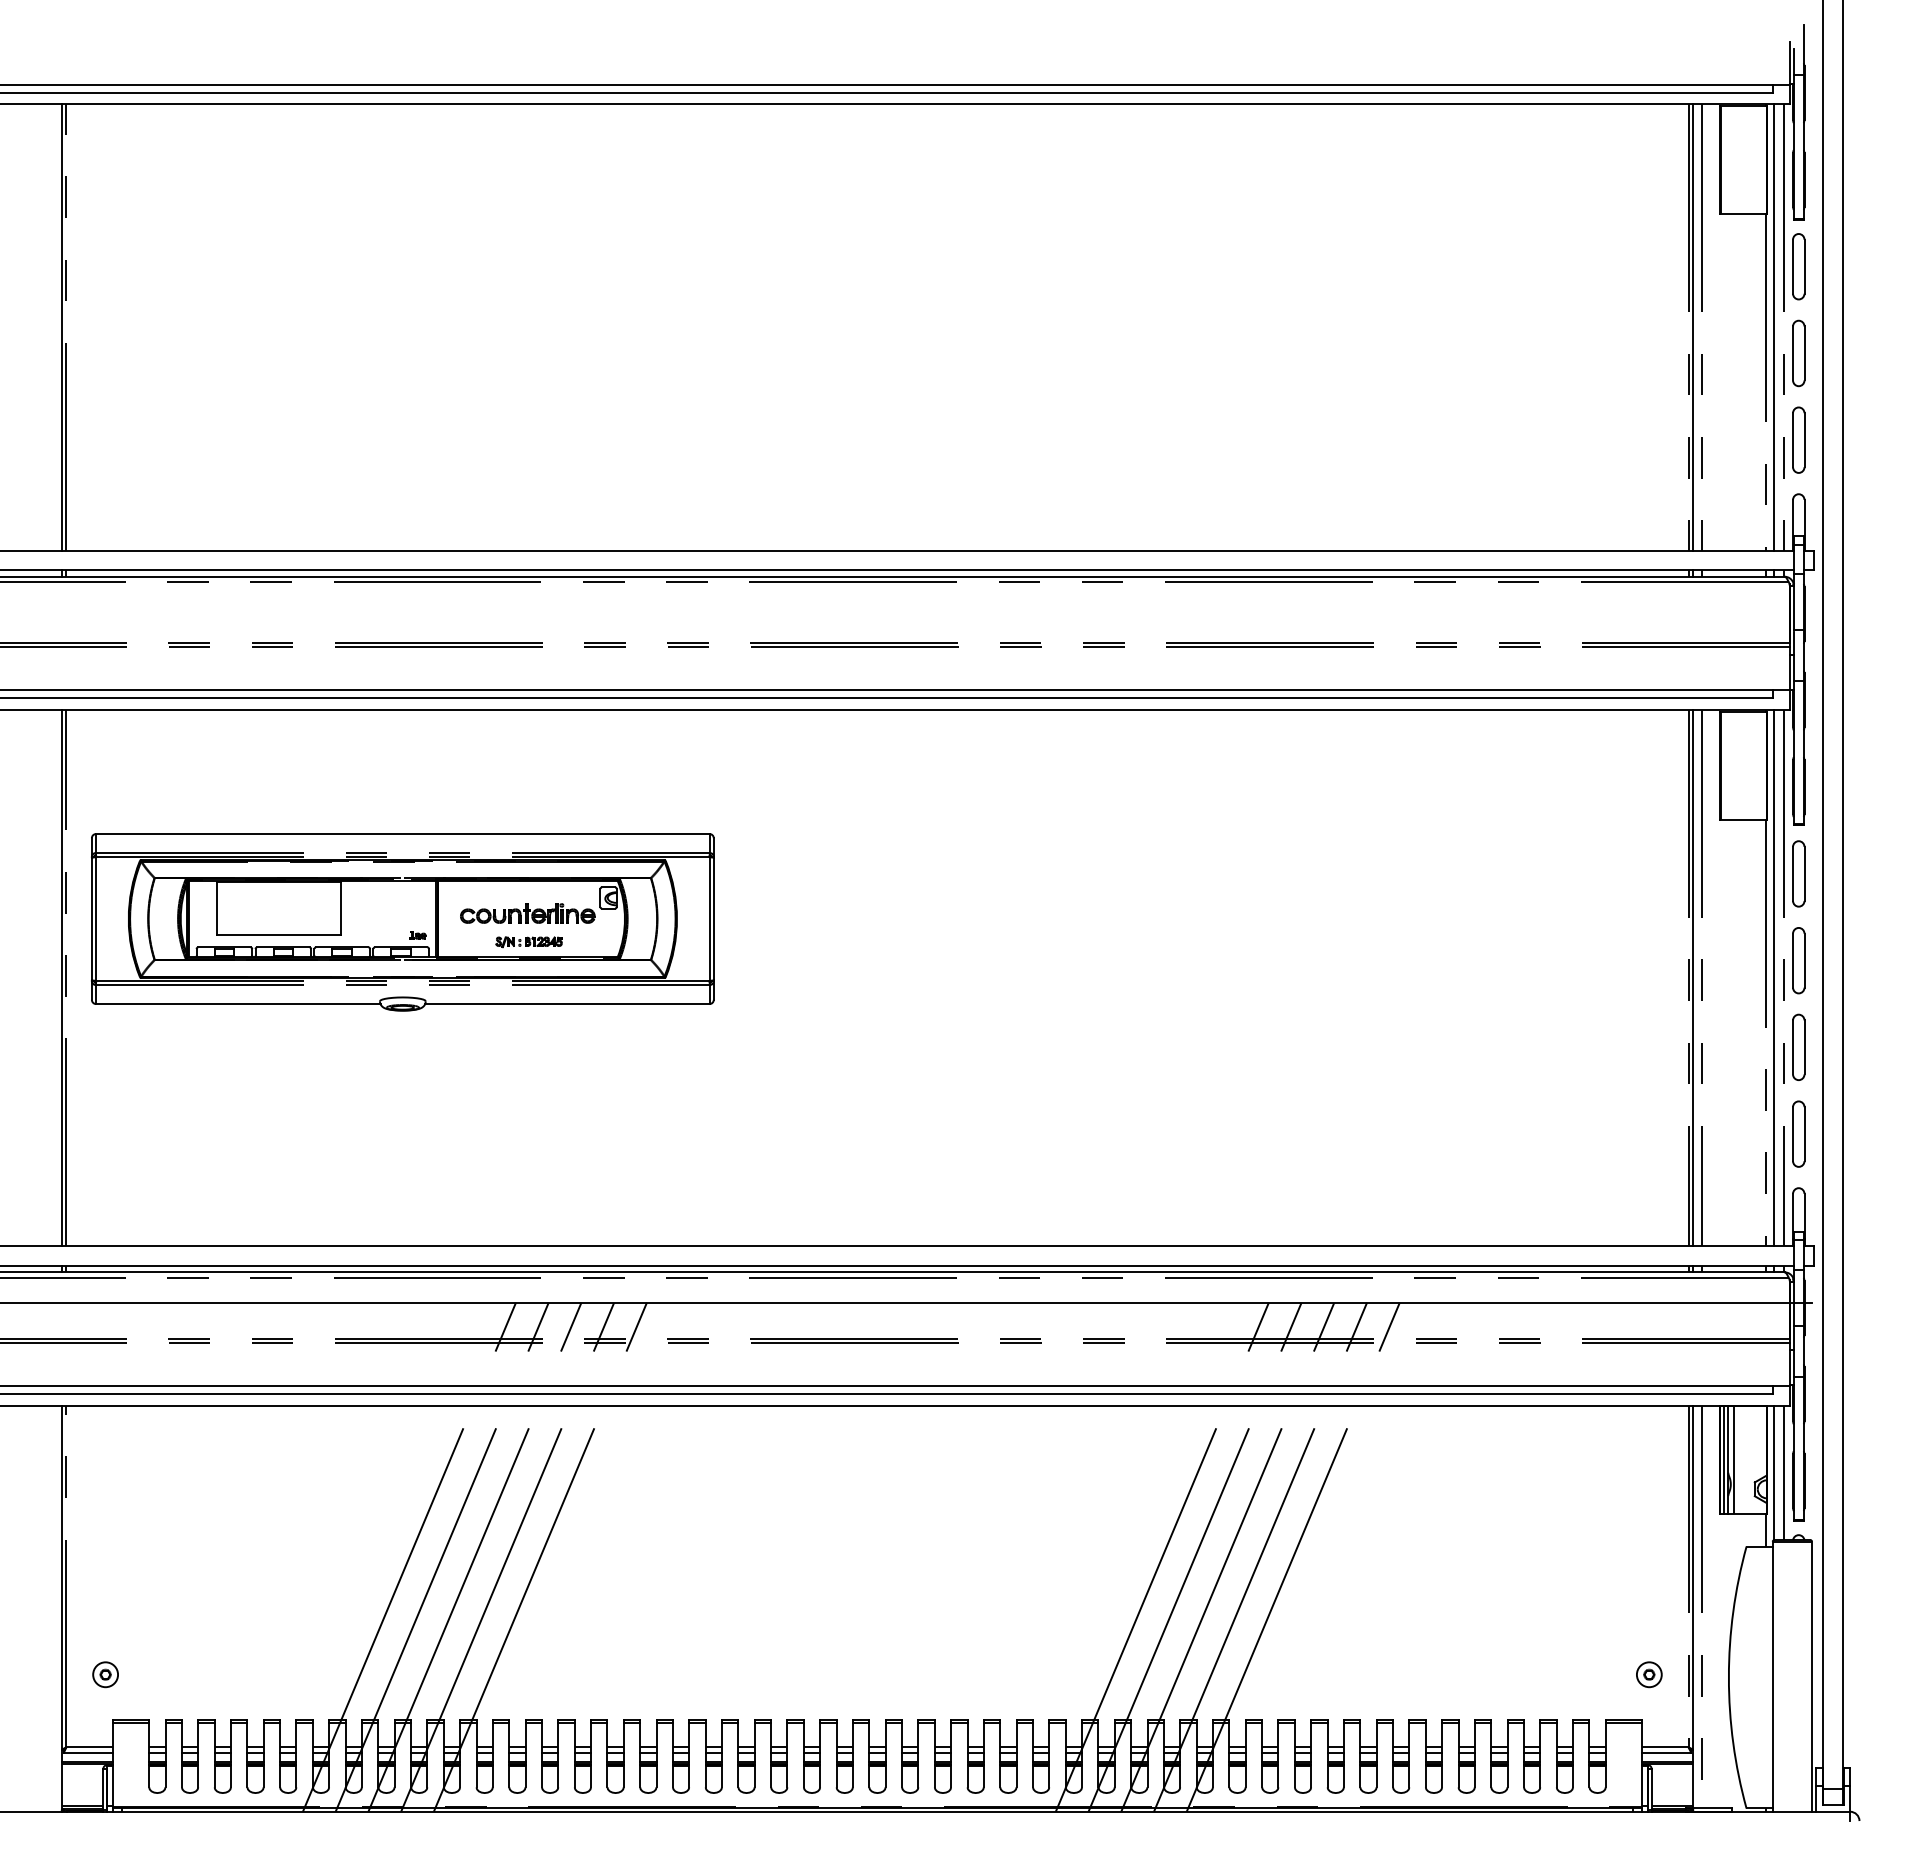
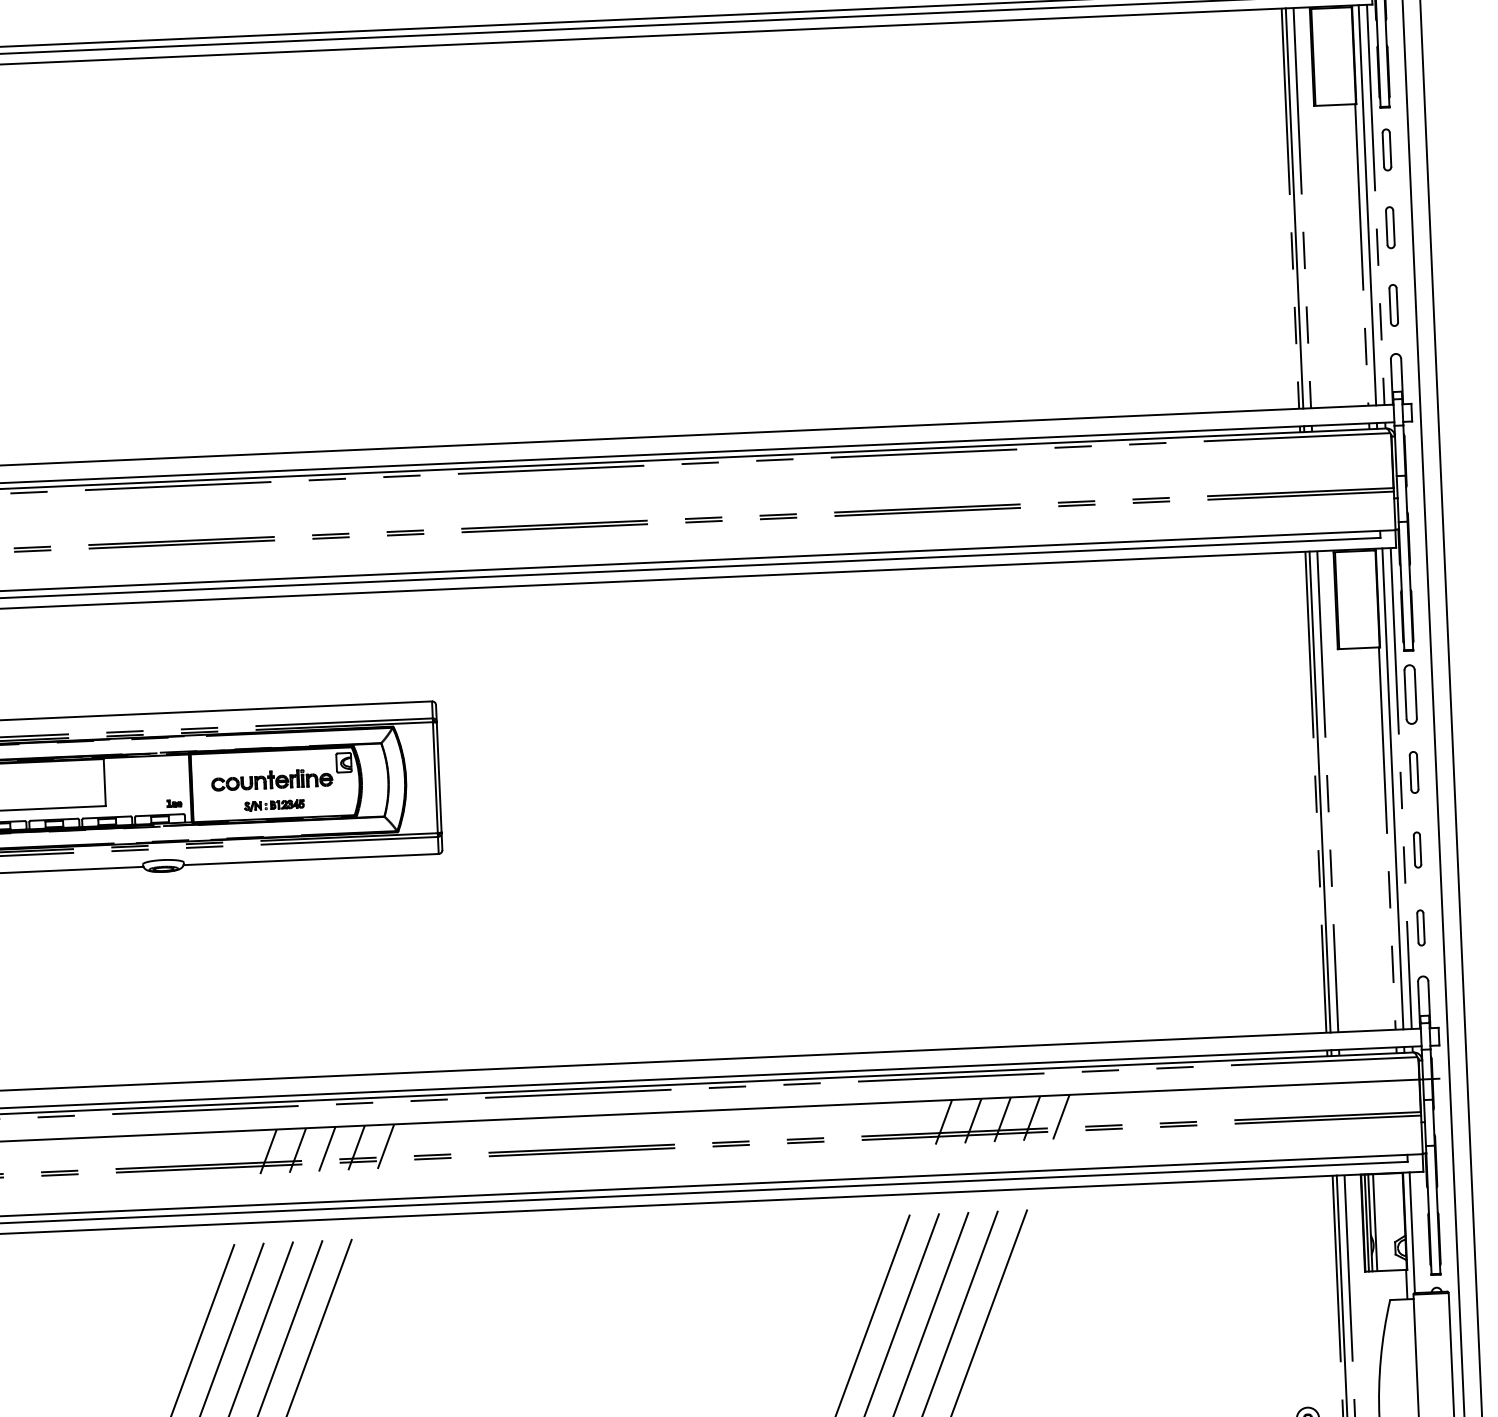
part: (1798, 266) -> (1386, 149), size x0.7
part: (1798, 353) -> (1390, 227), size x0.7
part: (1798, 439) -> (1393, 304), size x0.7
part: (1798, 960) -> (1413, 772), size x0.7
part: (1798, 1046) -> (1417, 849), size x0.6
part: (1798, 1133) -> (1420, 927), size x0.6
line: (1783, 1472) -> (1420, 1232), removed

